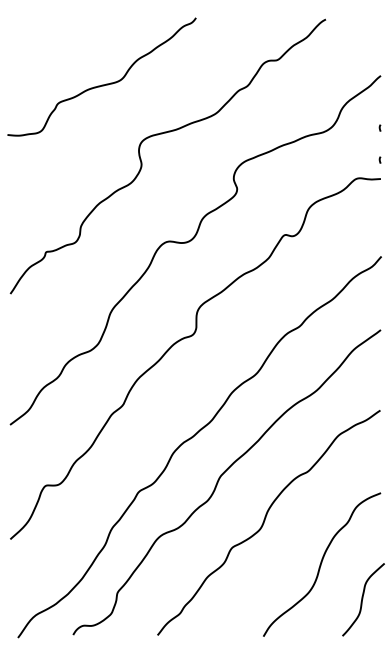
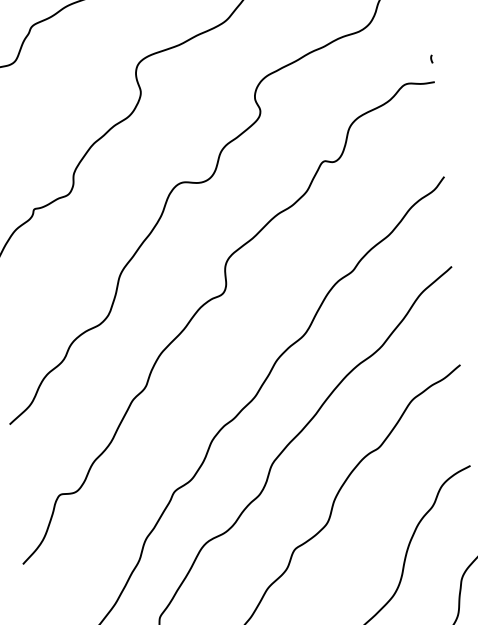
curve: (379, 127) -> (427, 19), removed

